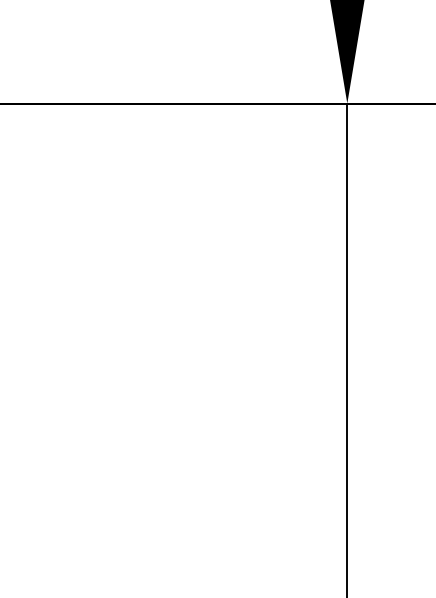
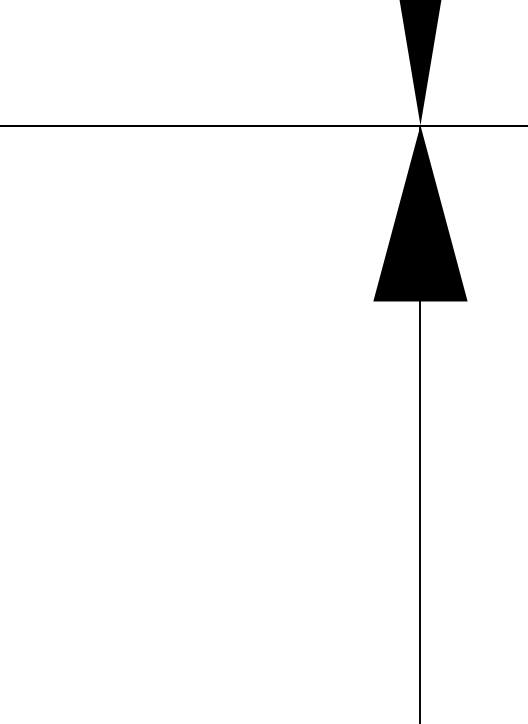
hatch: (347, 176) -> (420, 213), added

